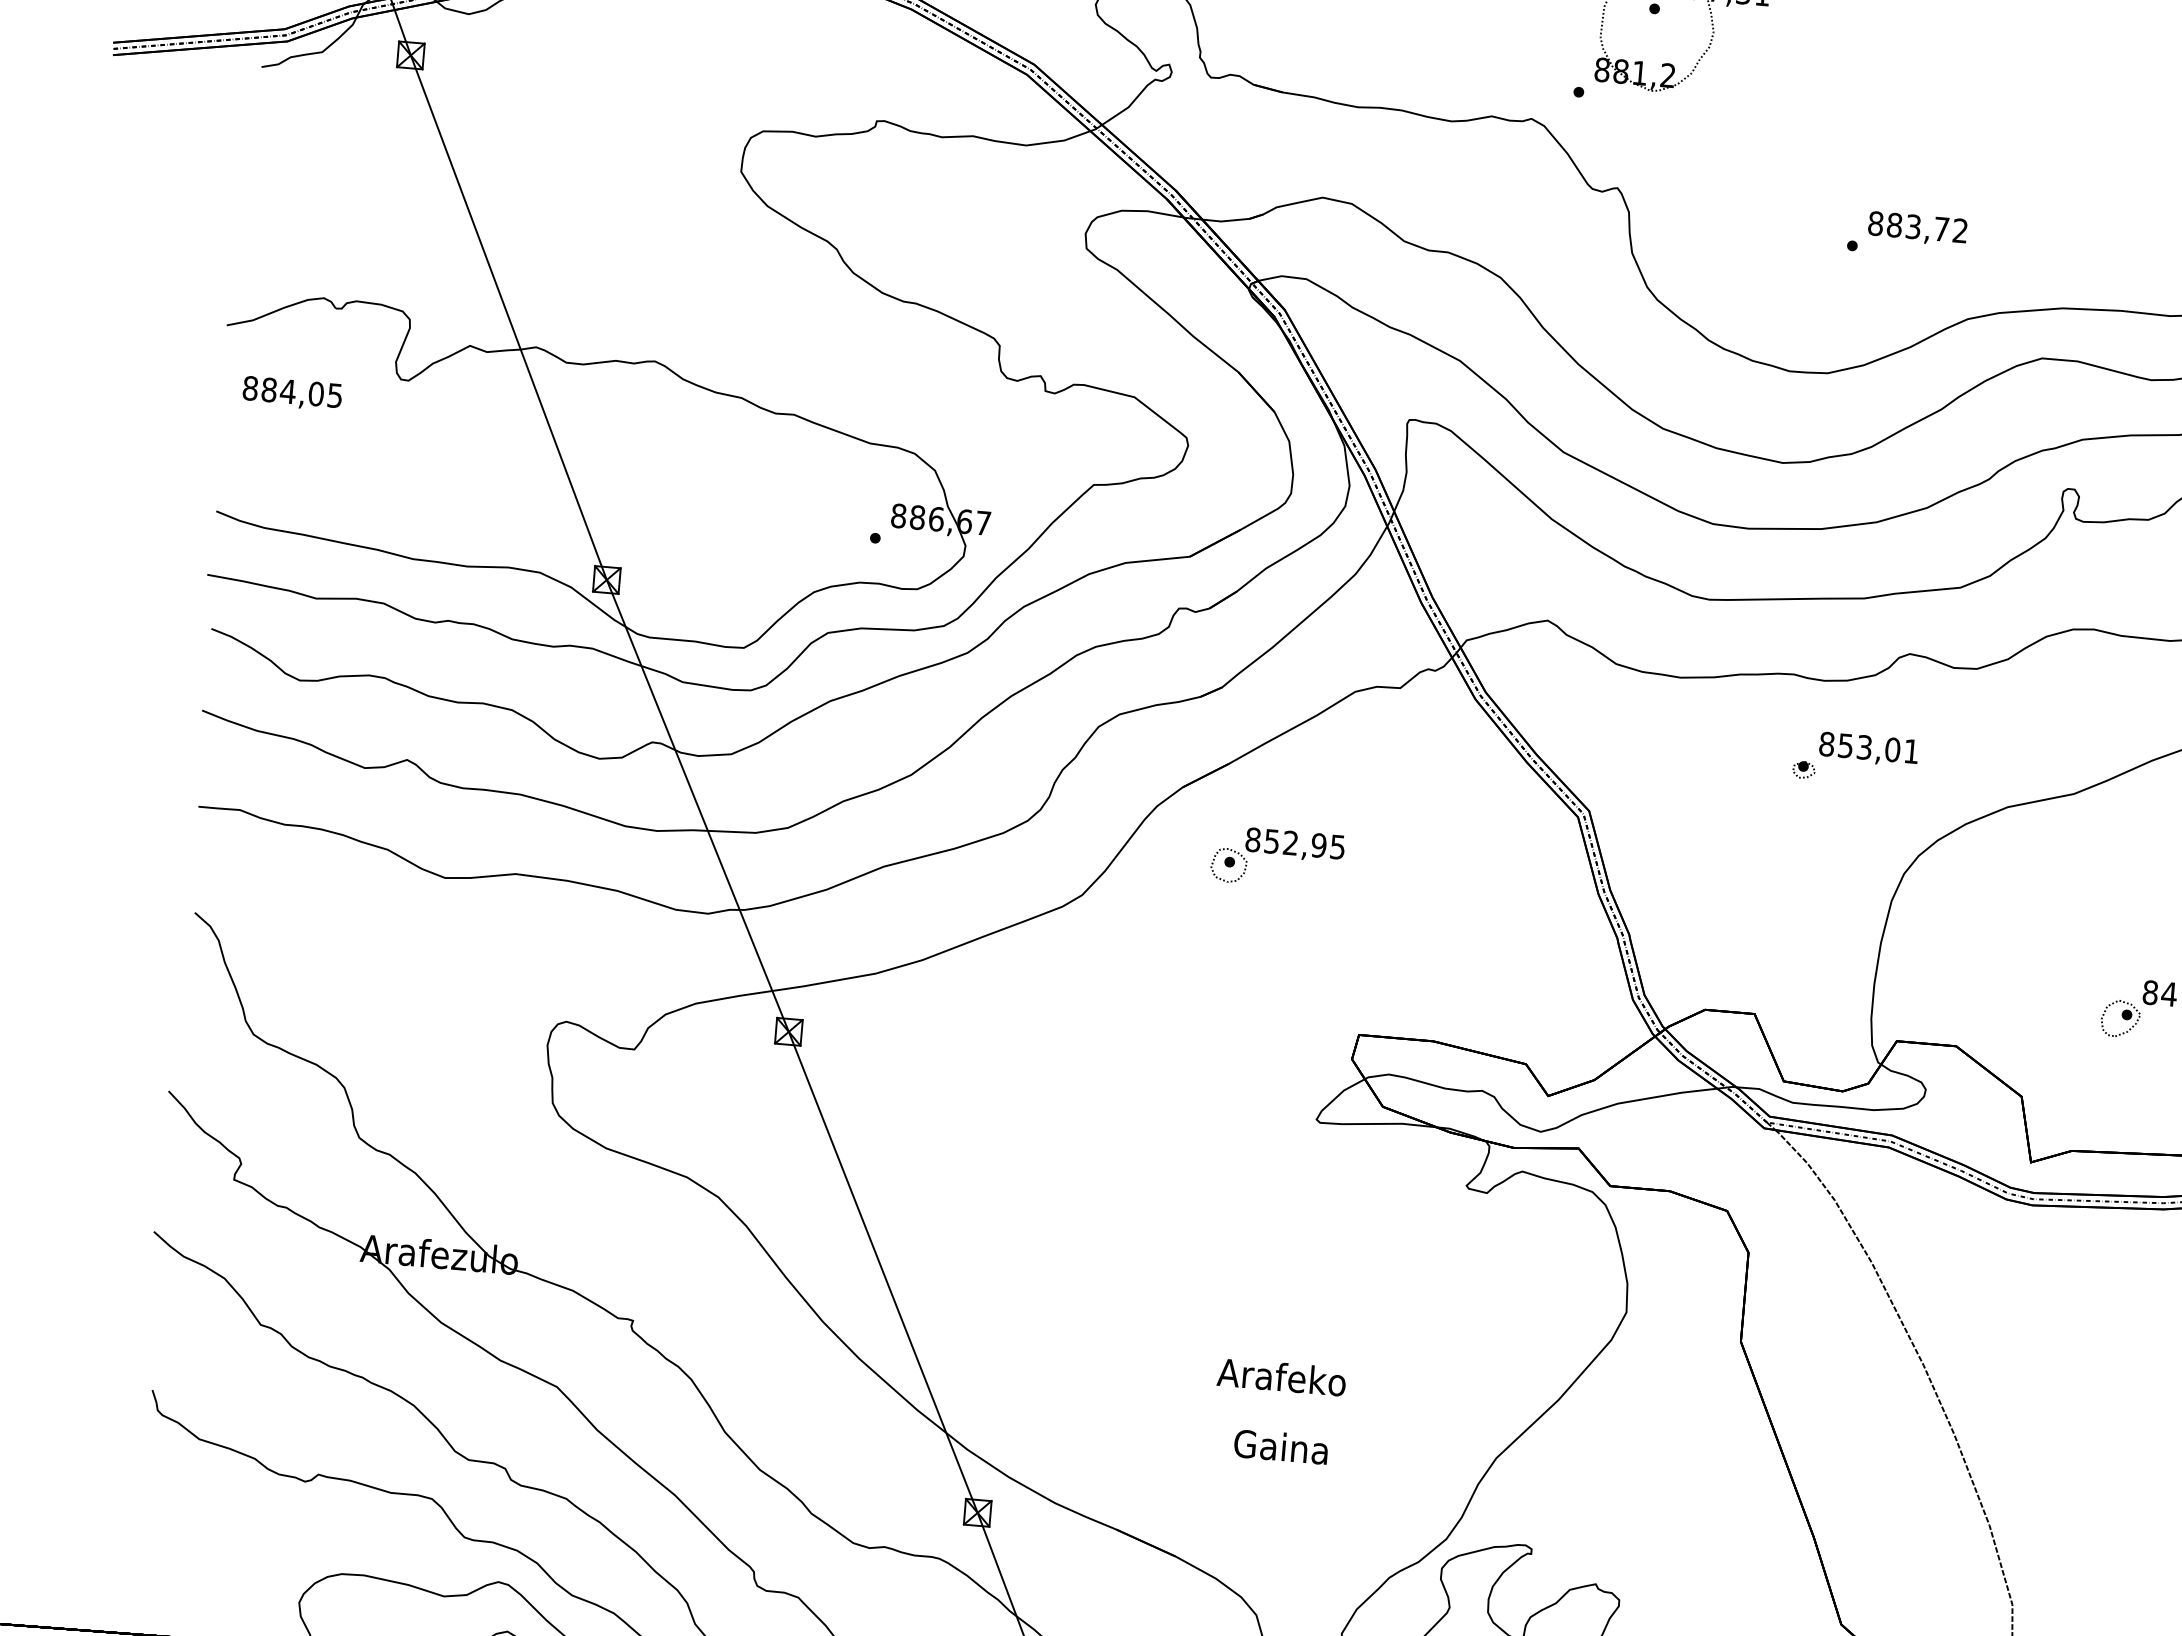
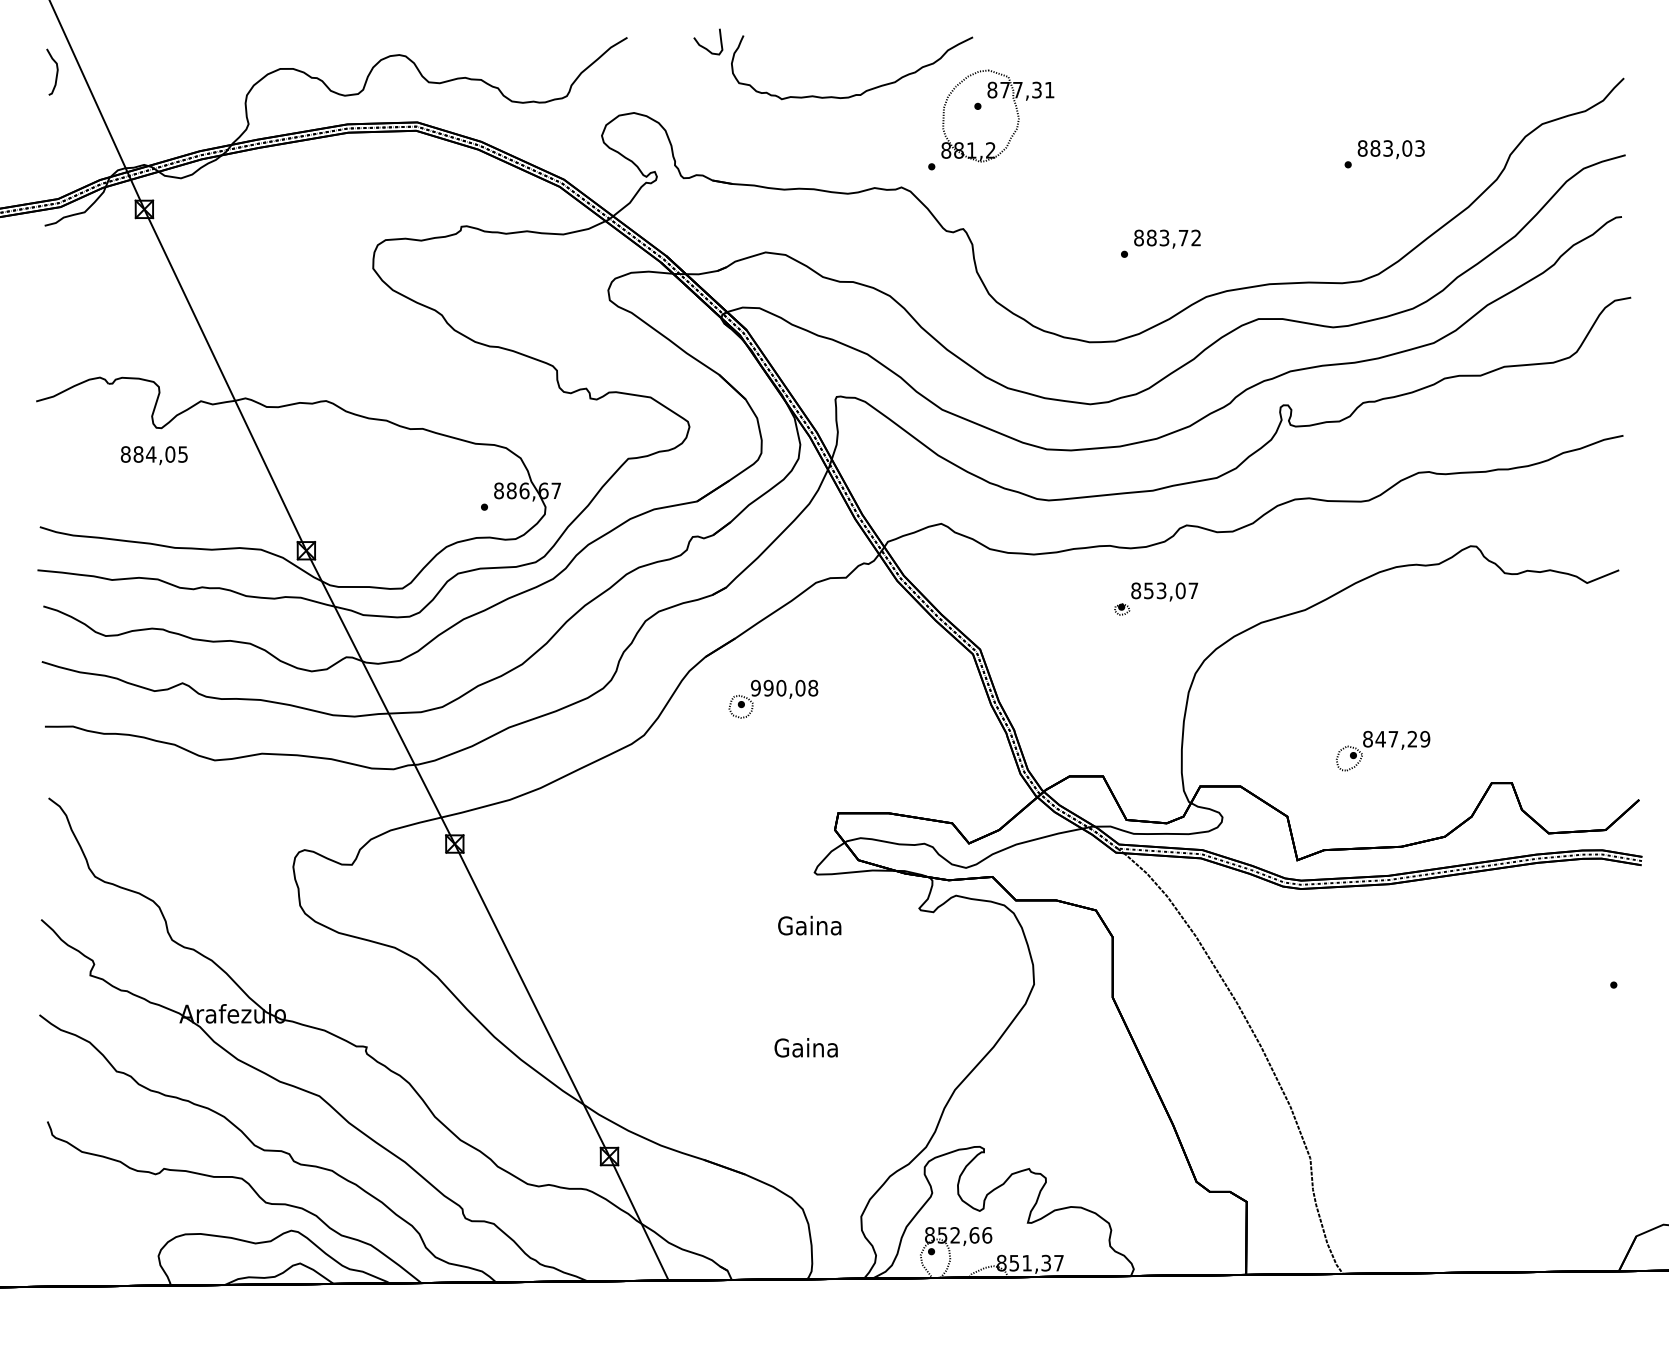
text: (291, 393) -> (153, 455), moved
text: (1911, 750) -> (1193, 590), 853,01 -> 853,07
text: (1295, 842) -> (784, 687), 852,95 -> 990,08
text: (1280, 1376) -> (805, 1047), Arafeko -> Gaina
text: (1280, 1446) -> (809, 925), moved

